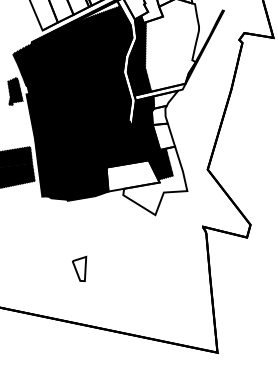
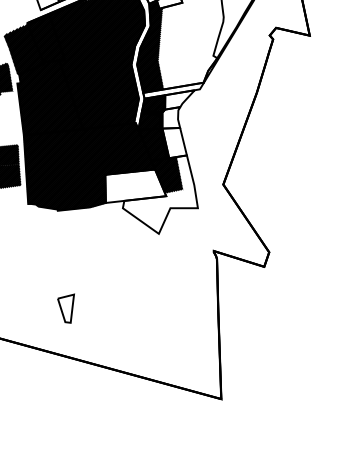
part: (79, 269) -> (65, 308), moved

